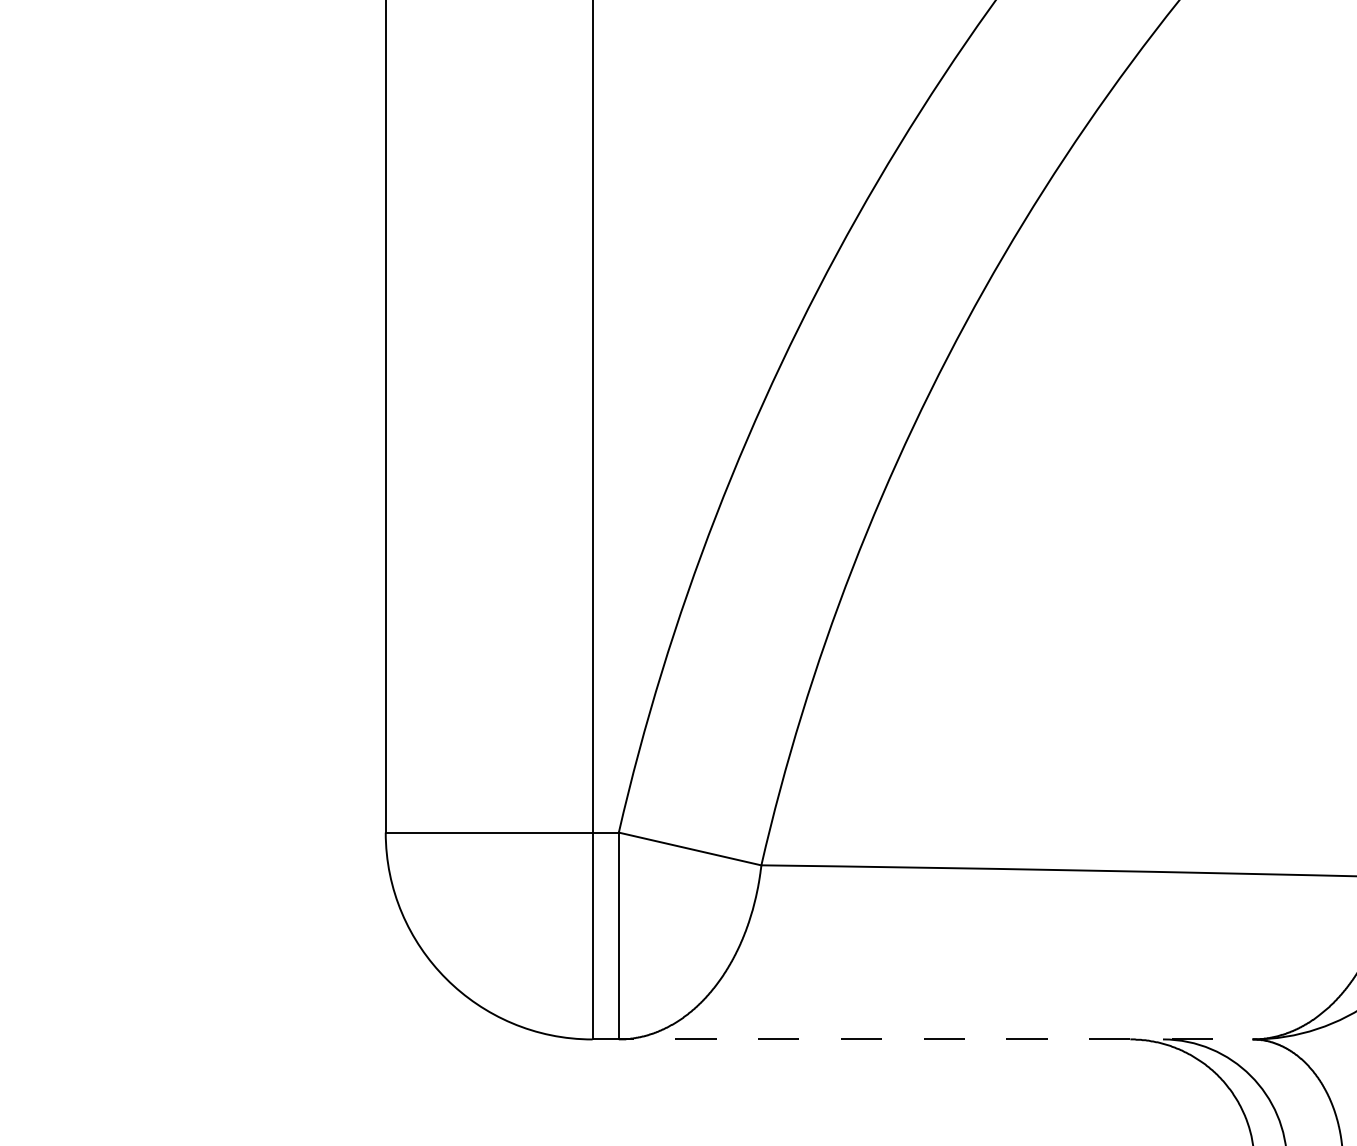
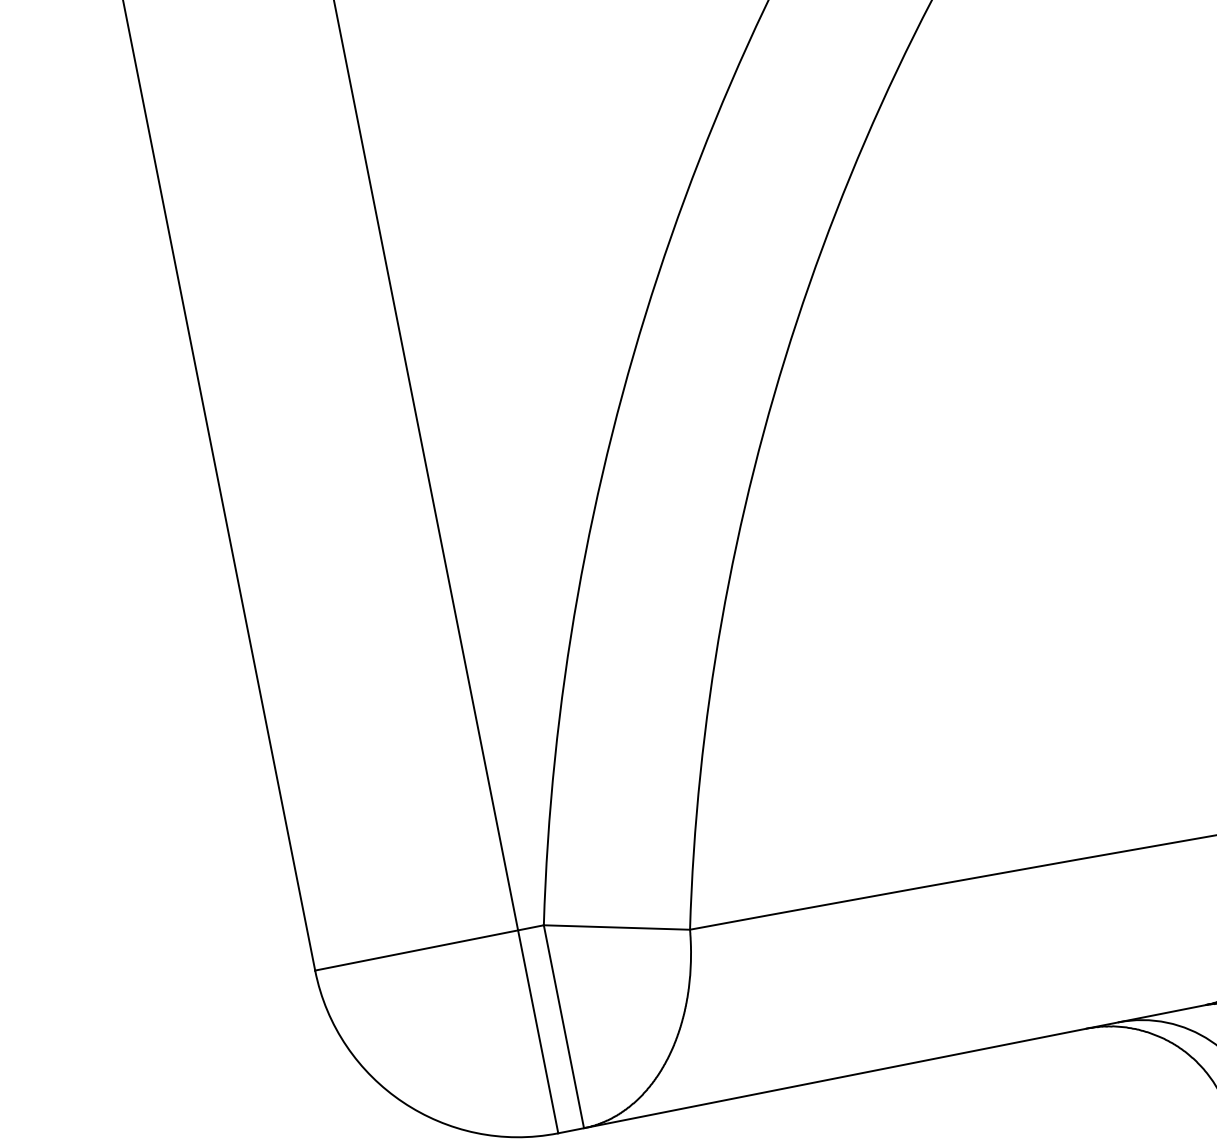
line: (922, 1039) -> (881, 1069), dashed -> solid

